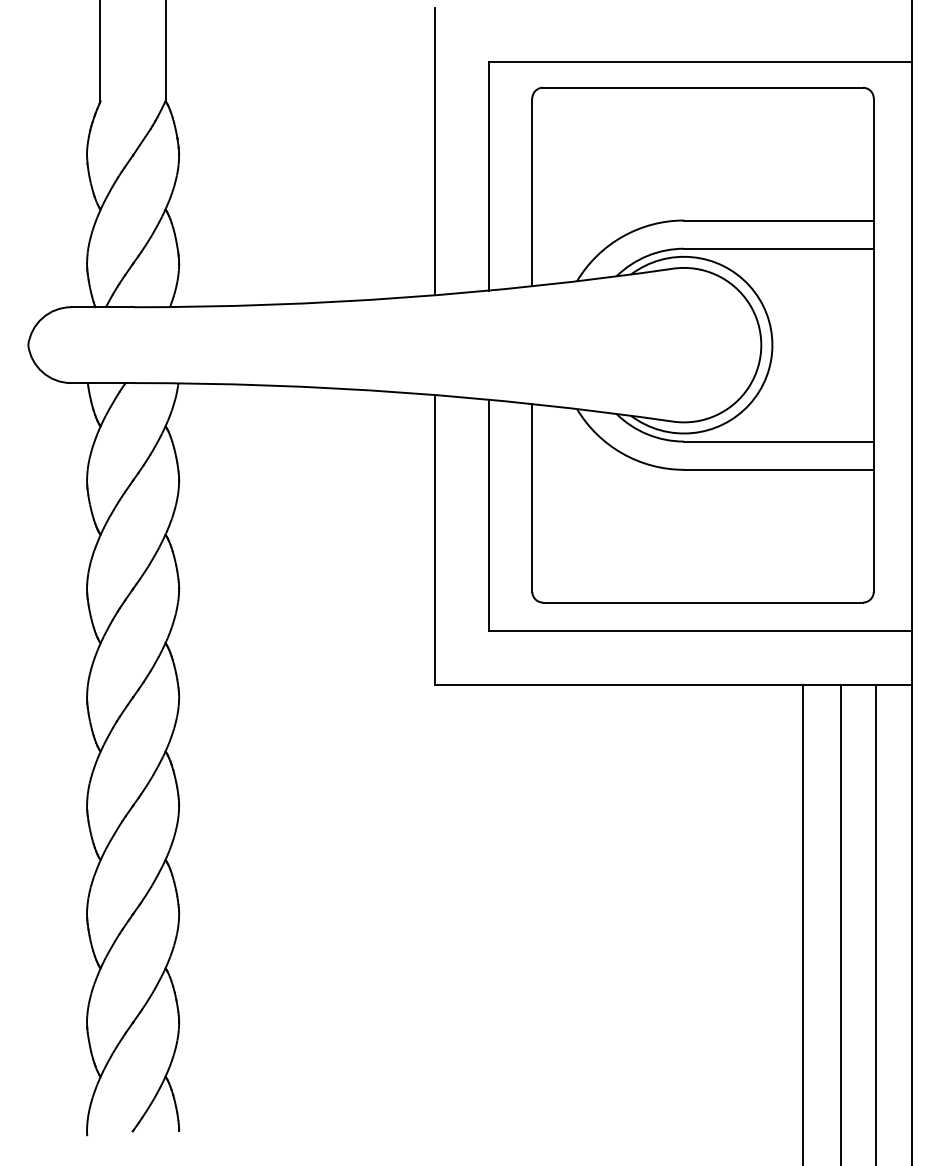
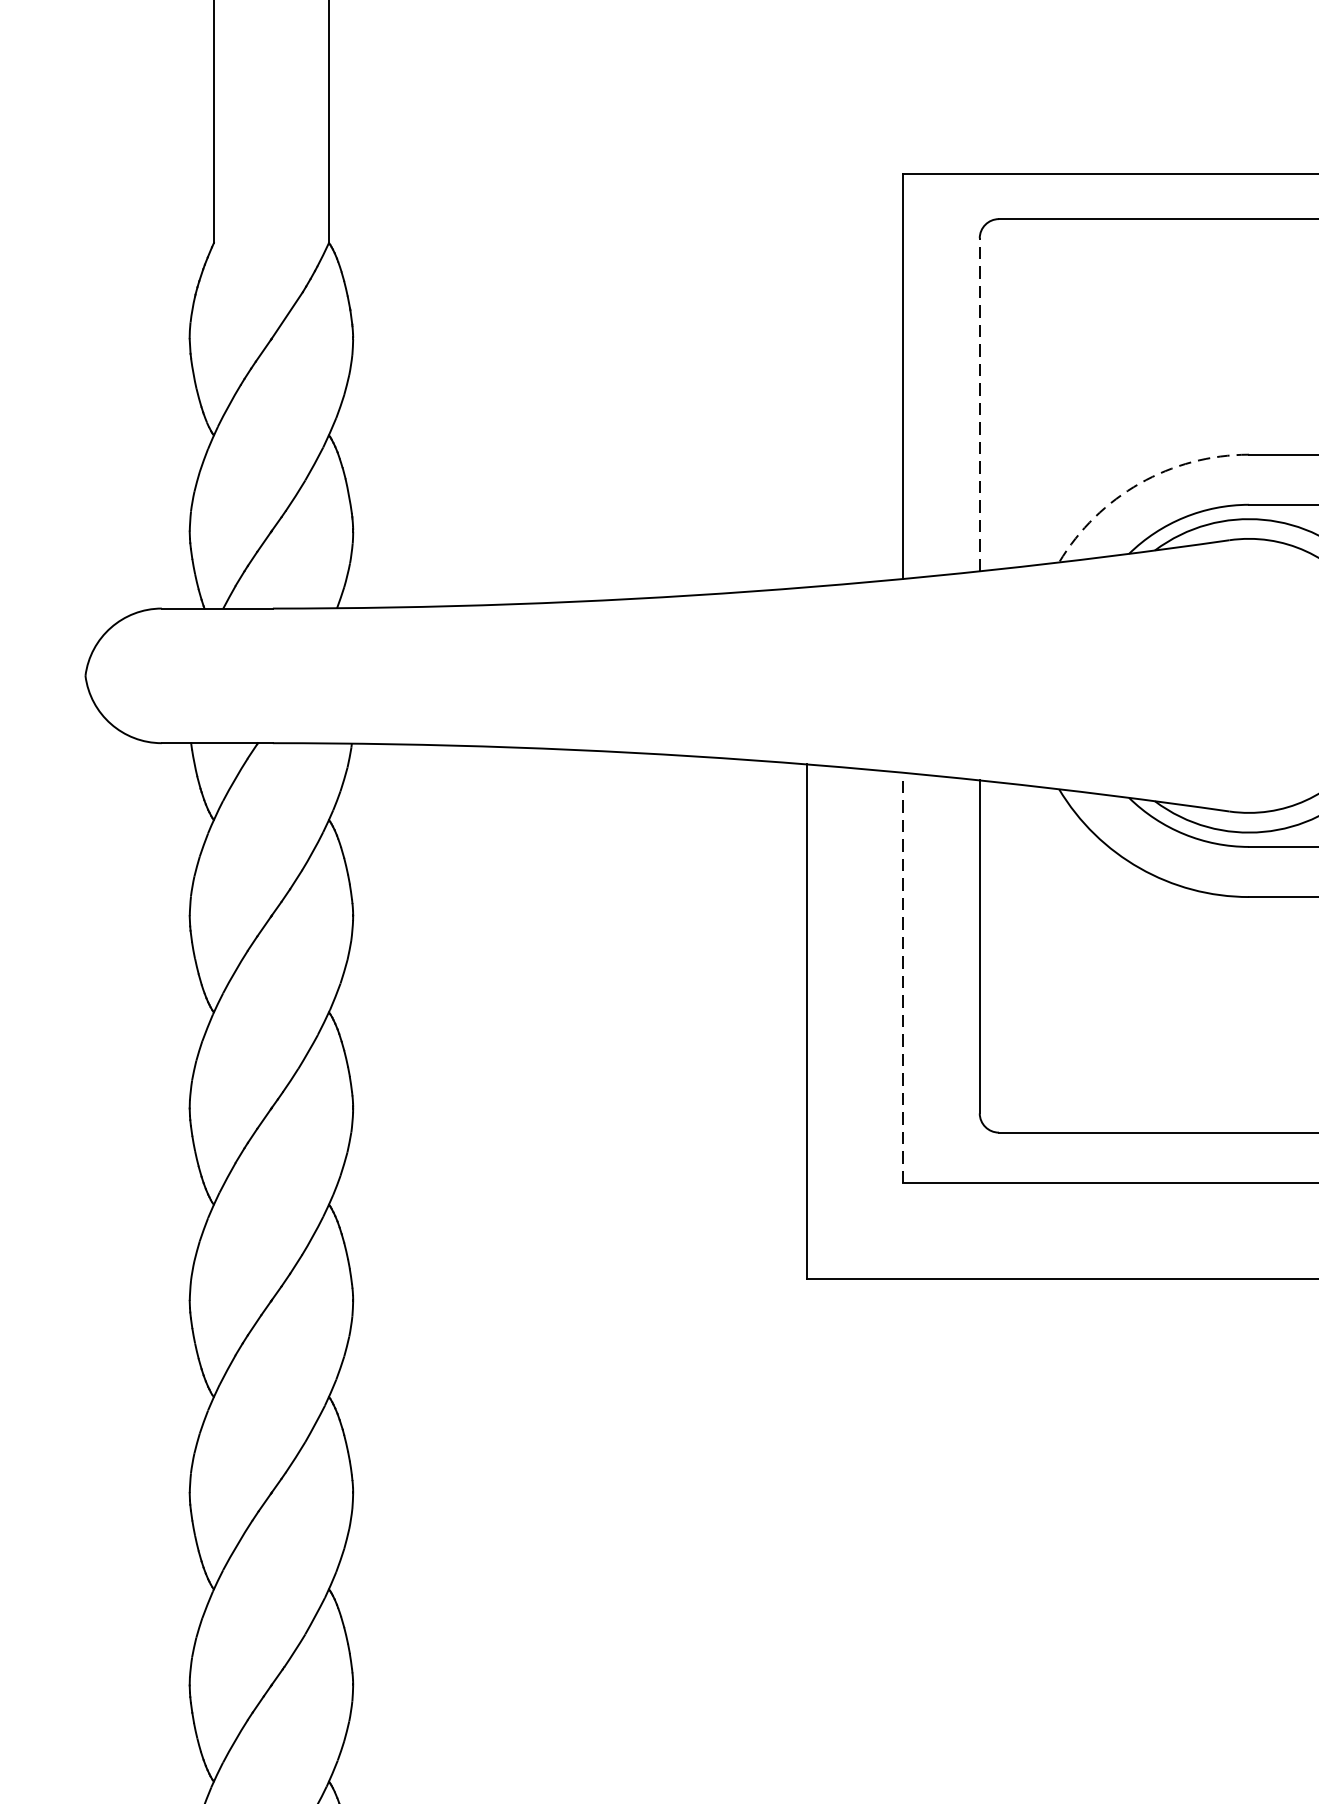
line: (434, 151) -> (806, 332), removed
line: (532, 192) -> (980, 405), solid -> dashed
arc: (622, 236) -> (1139, 483), solid -> dashed
line: (488, 515) -> (902, 978), solid -> dashed

